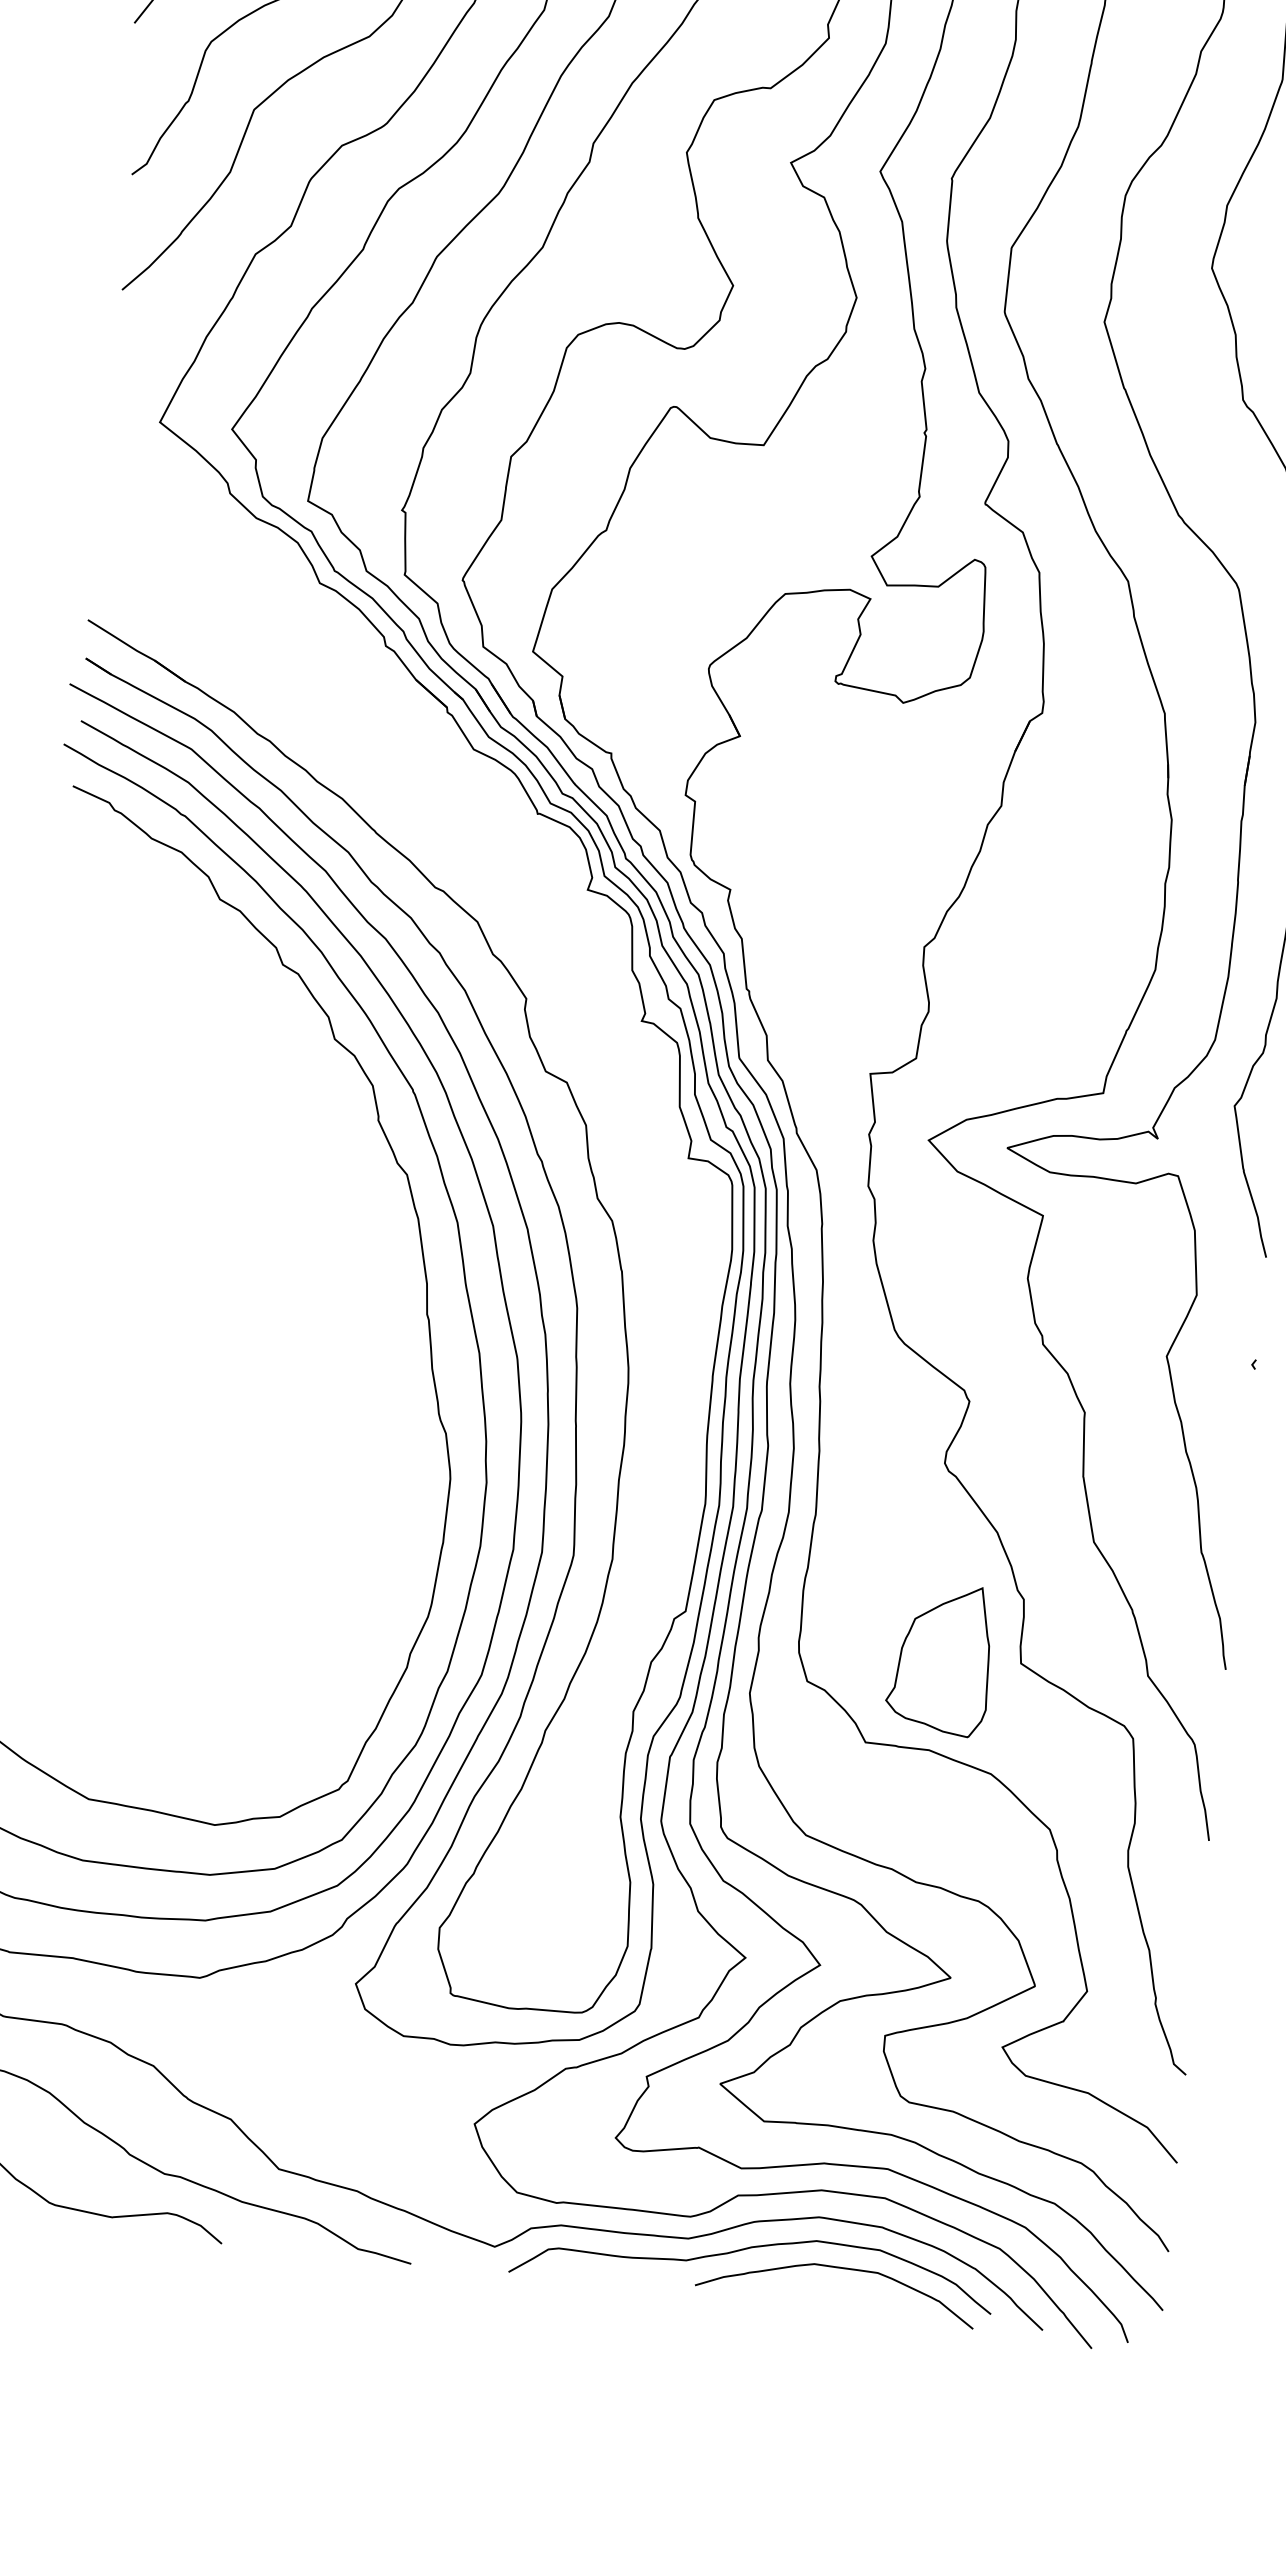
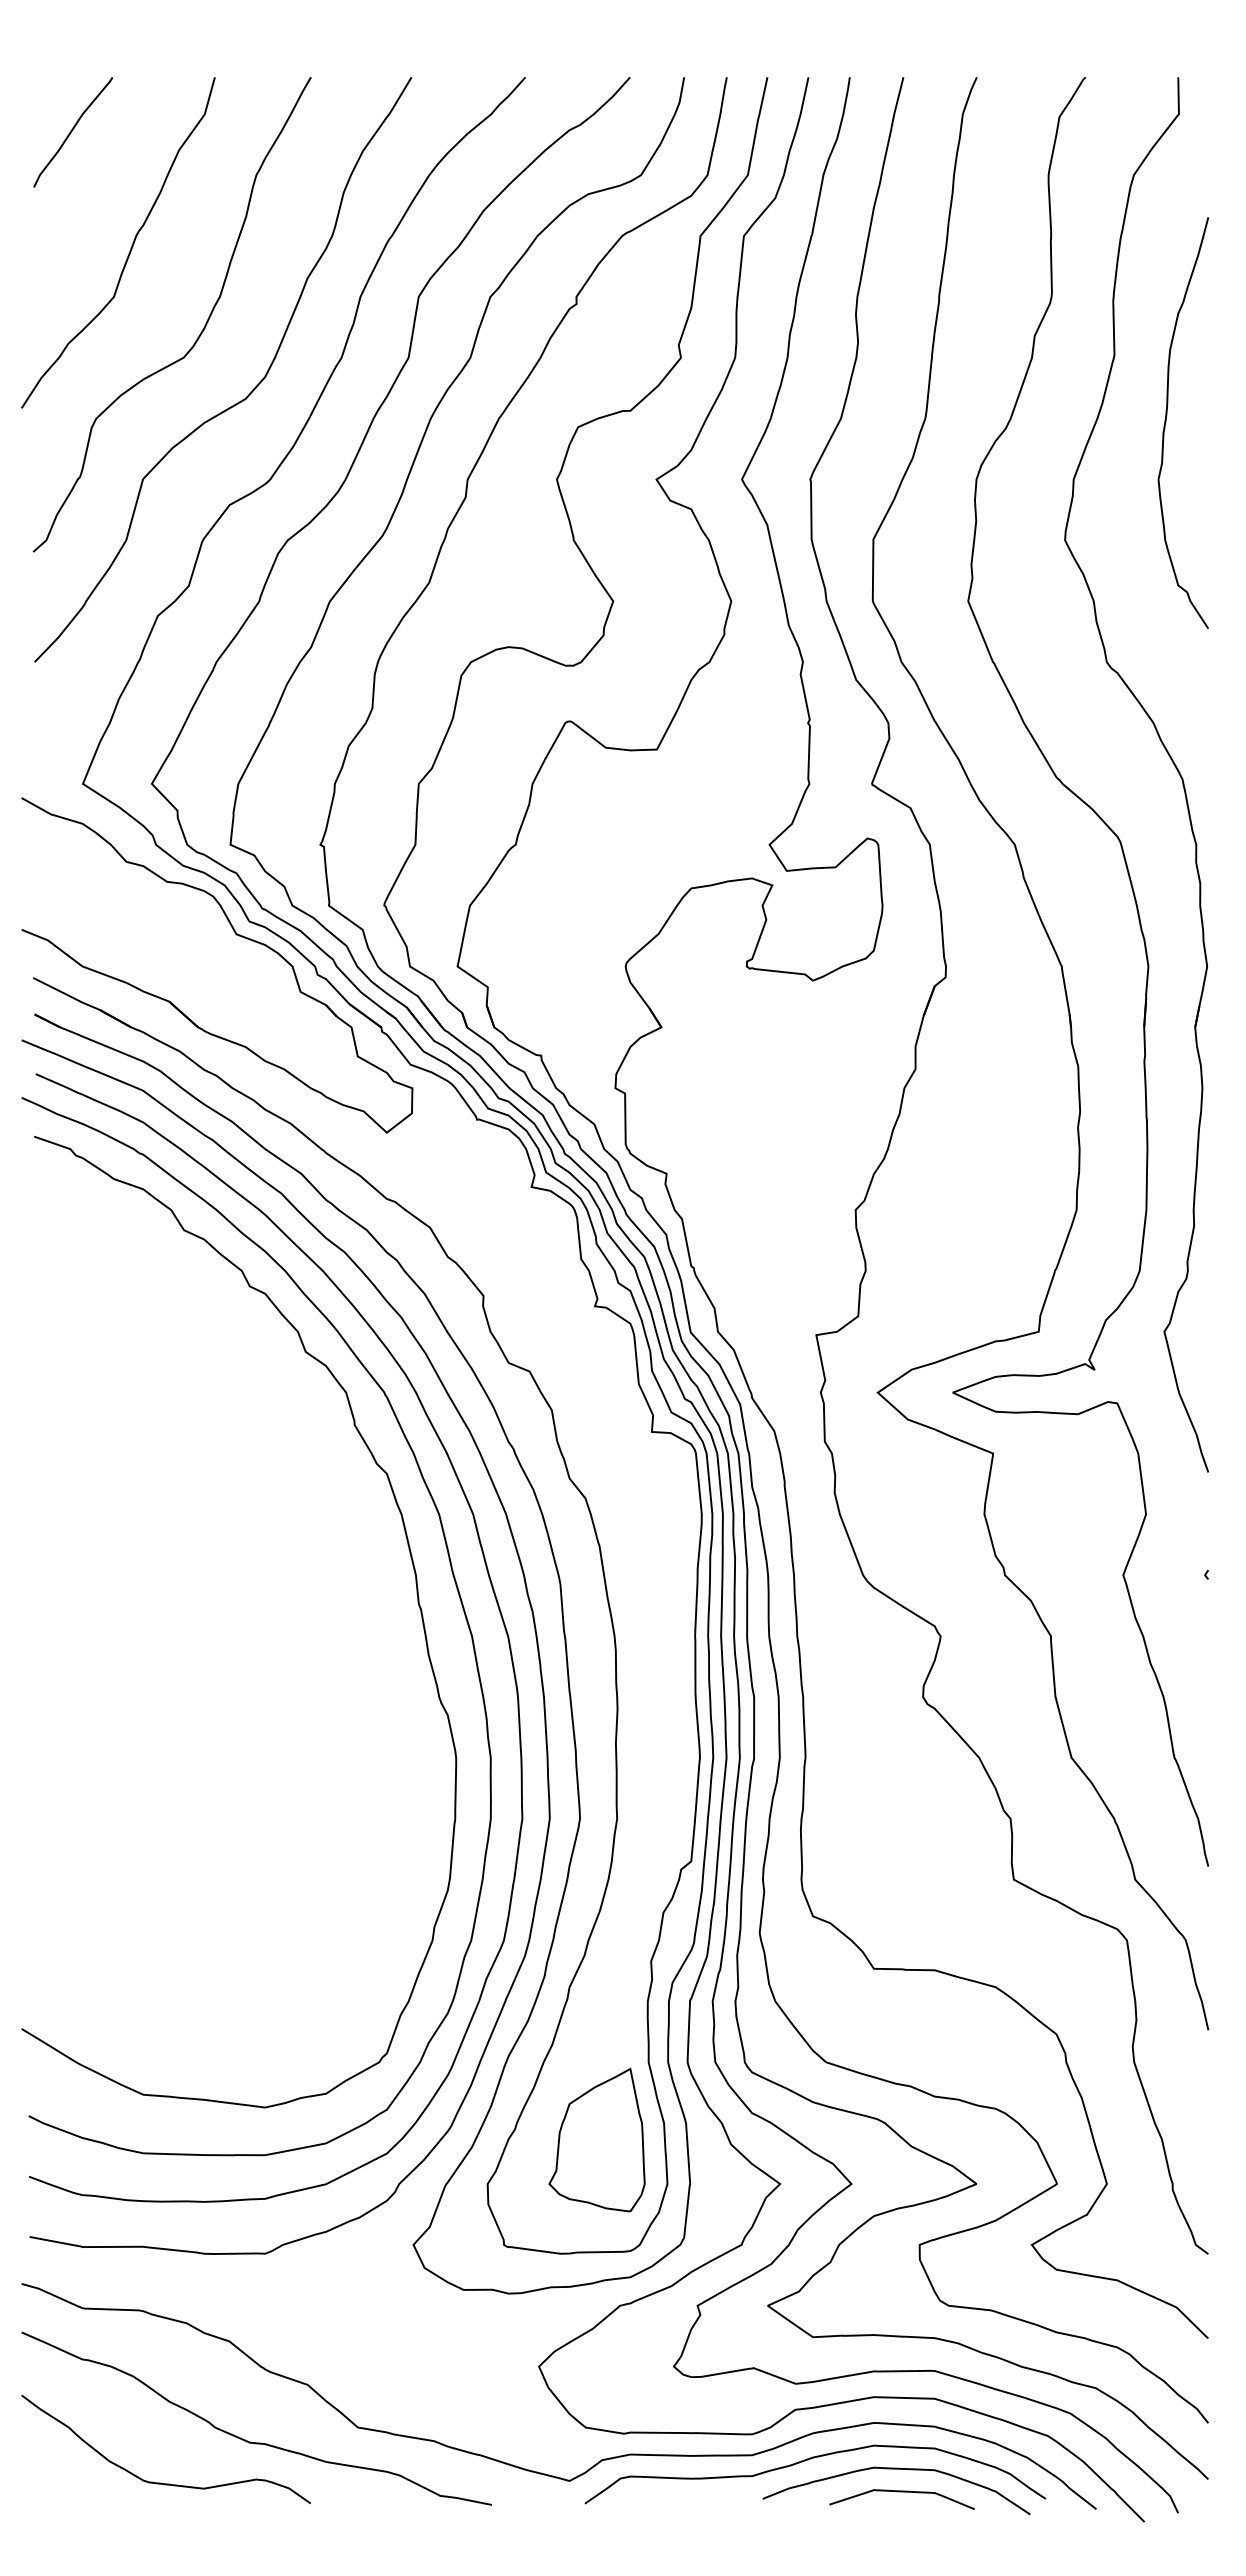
part: (305, 596) -> (236, 935), added
part: (939, 1658) -> (596, 2139), moved
curve: (840, 2292) -> (901, 2492), added

